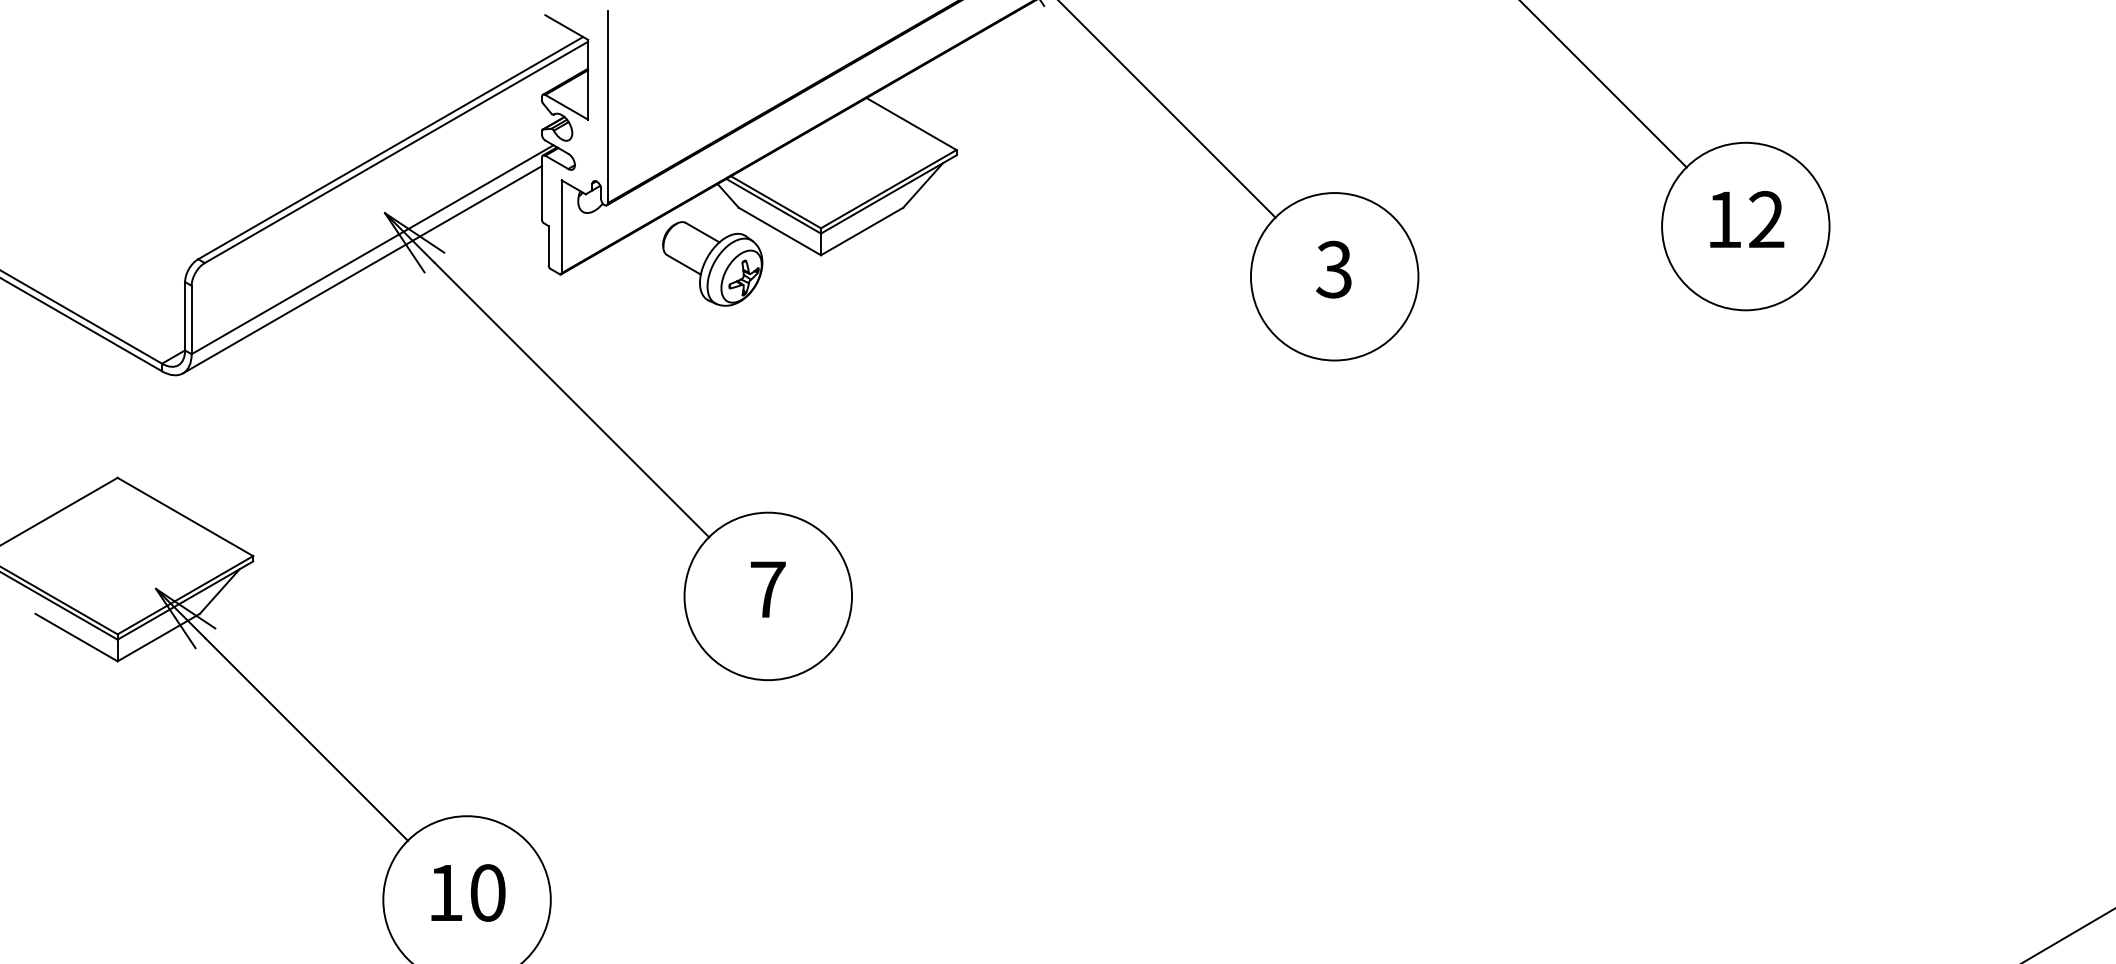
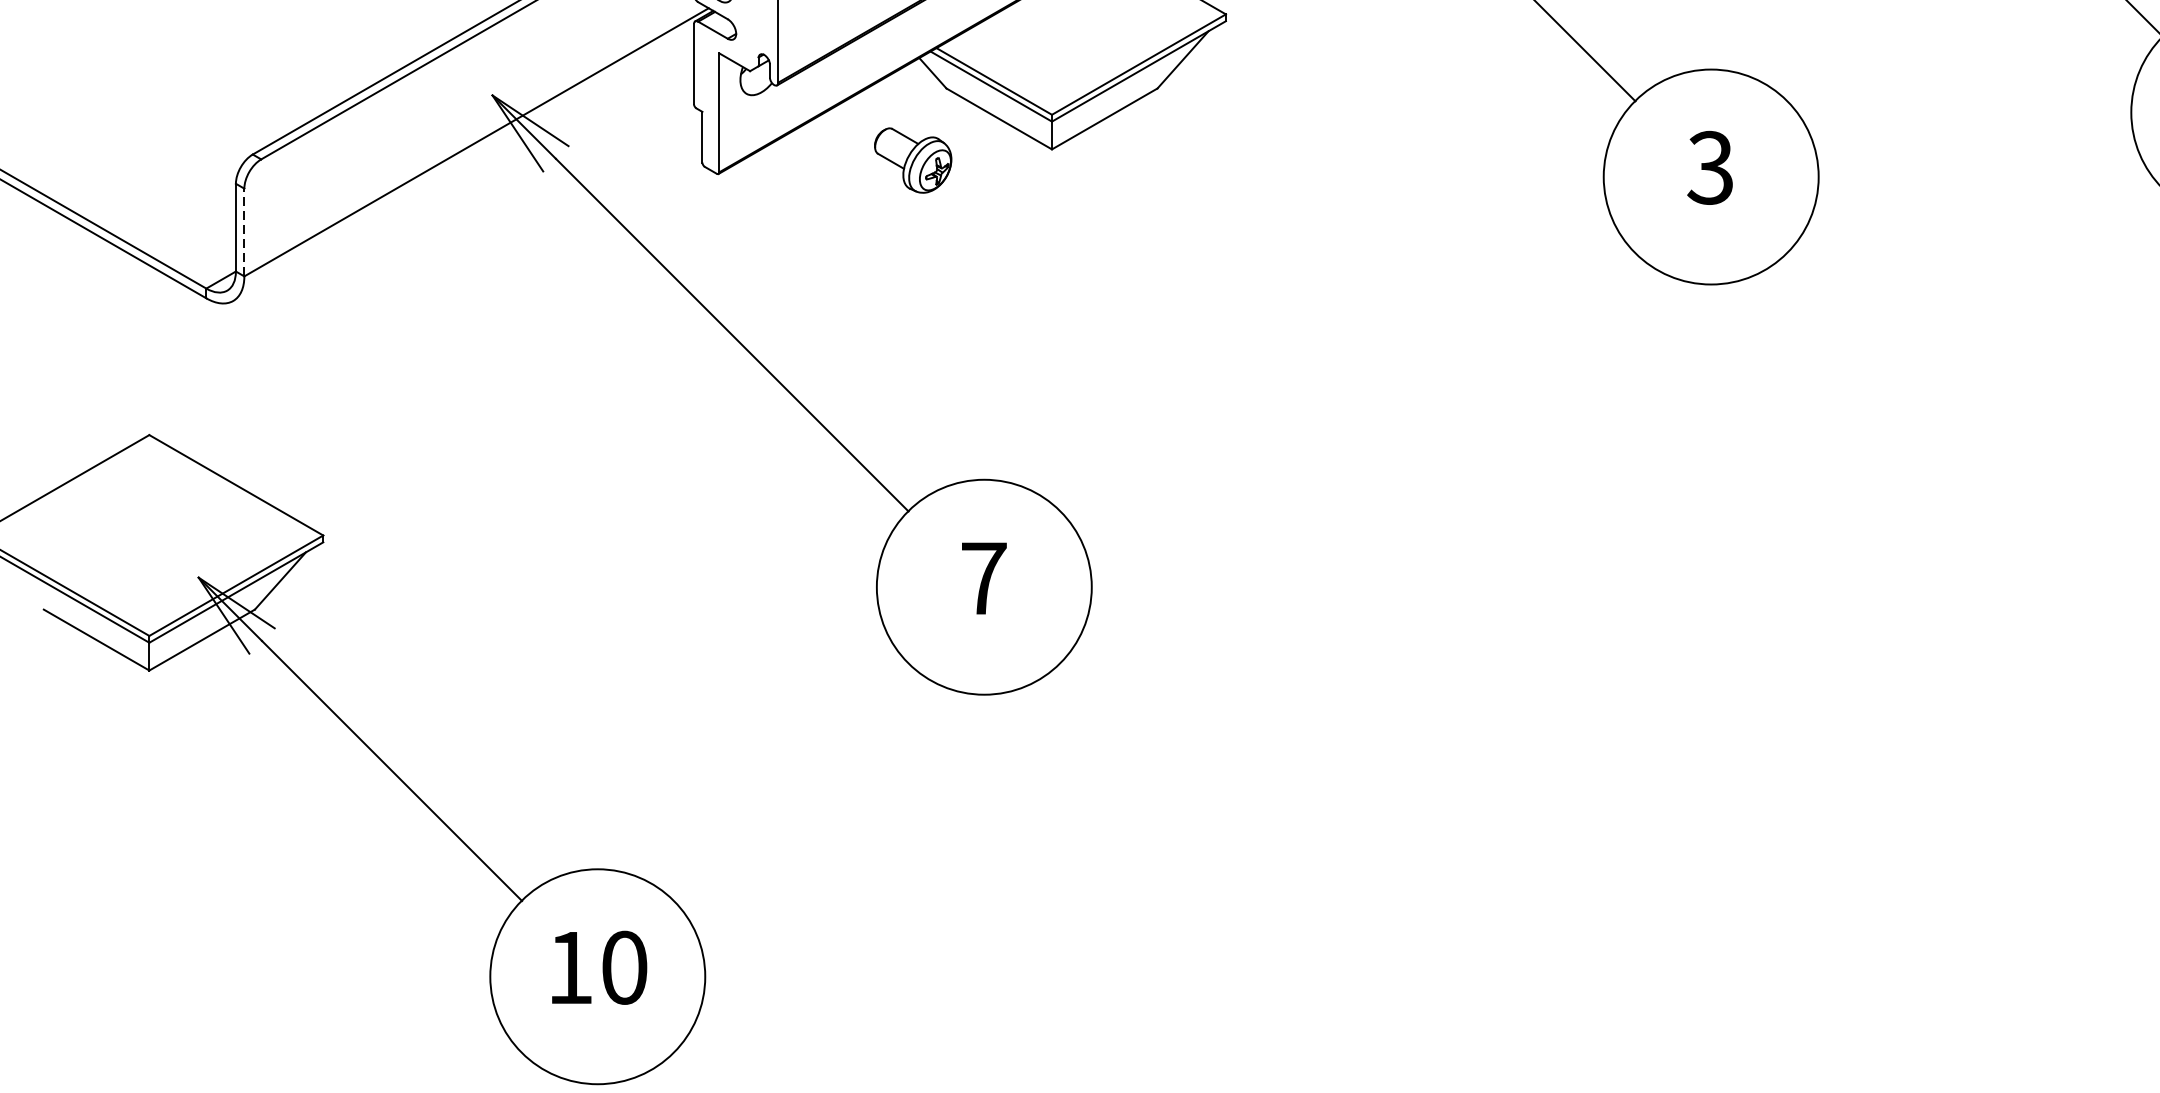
part: (712, 263) -> (912, 159), size x0.6
line: (362, 269) -> (463, 167), removed
line: (191, 319) -> (244, 231), solid -> dashed

